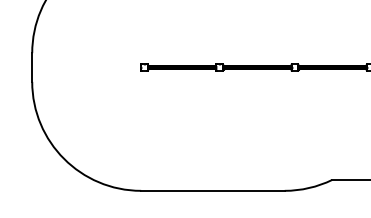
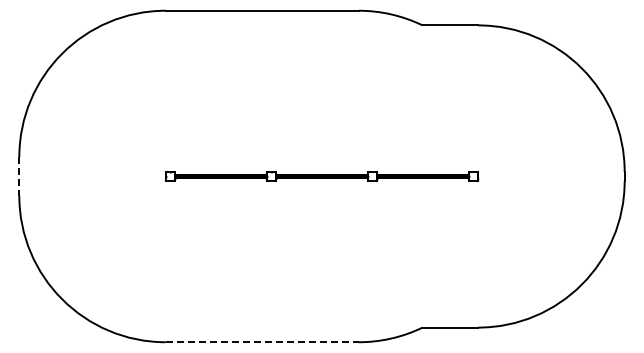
line: (32, 67) -> (19, 176), solid -> dashed
line: (213, 191) -> (262, 342), solid -> dashed

